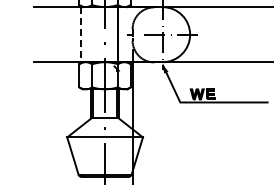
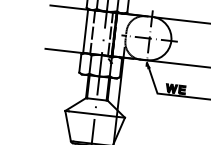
line: (81, 34) -> (85, 31), dashed -> solid
line: (90, 34) -> (92, 31), added
line: (112, 34) -> (110, 33), added

